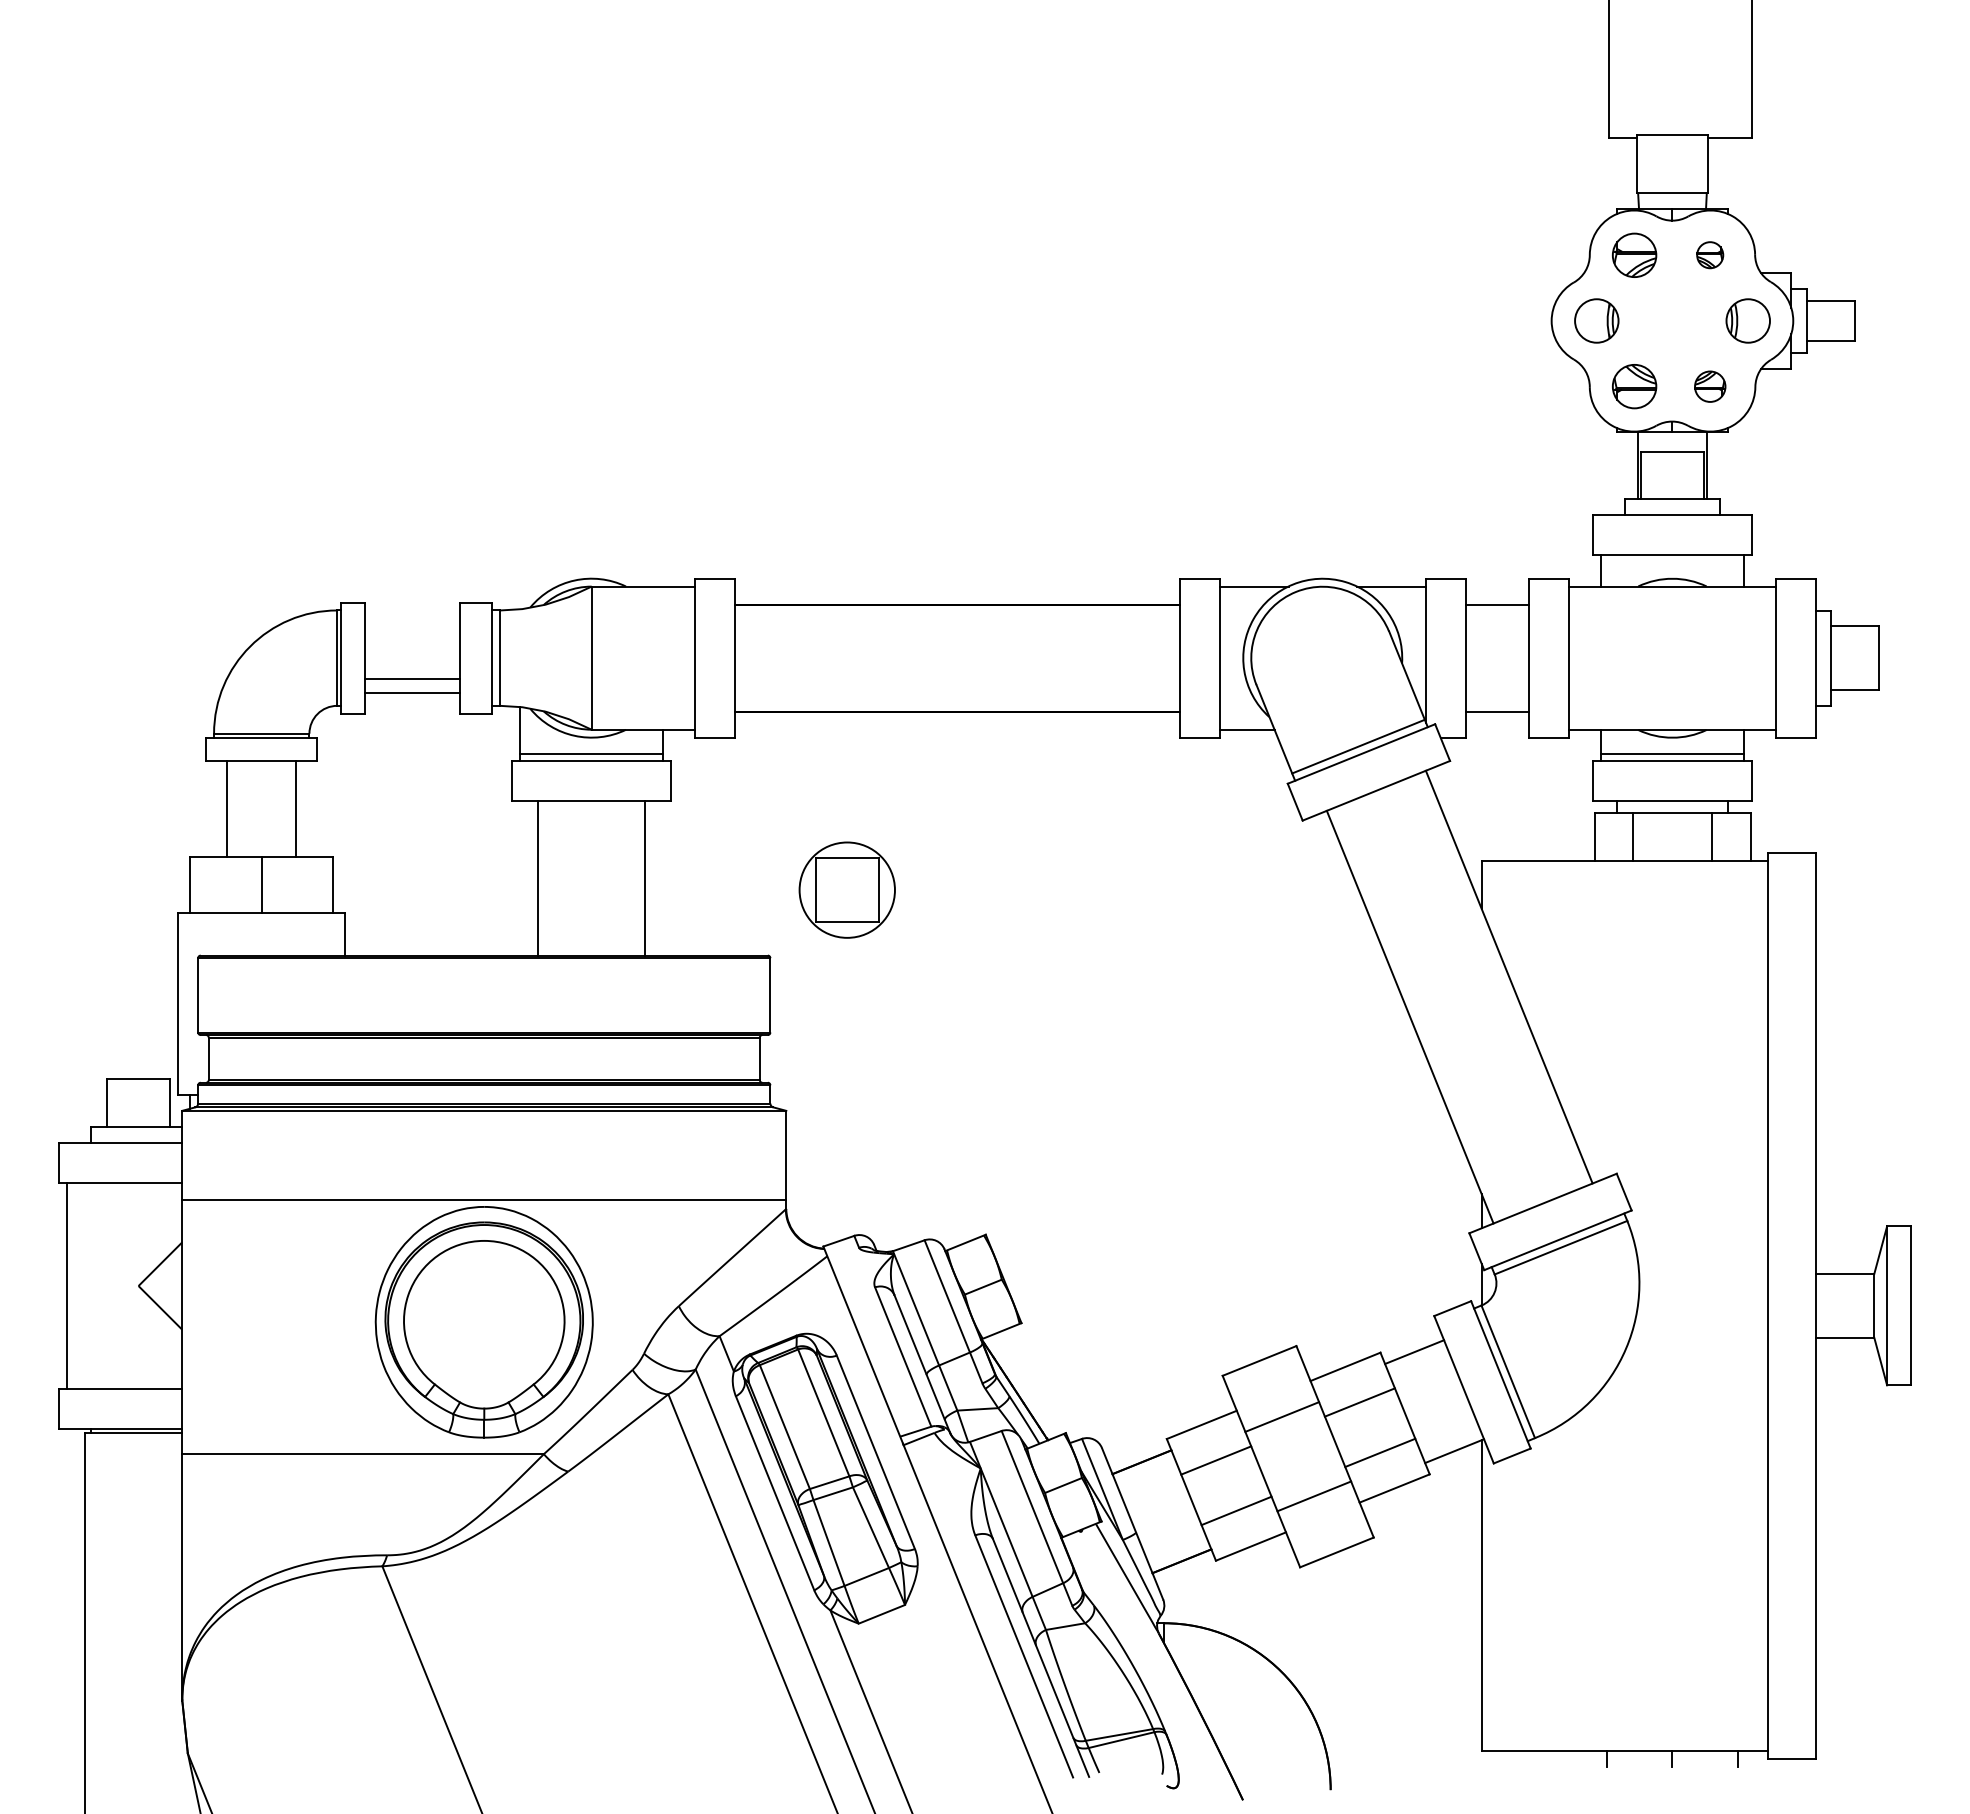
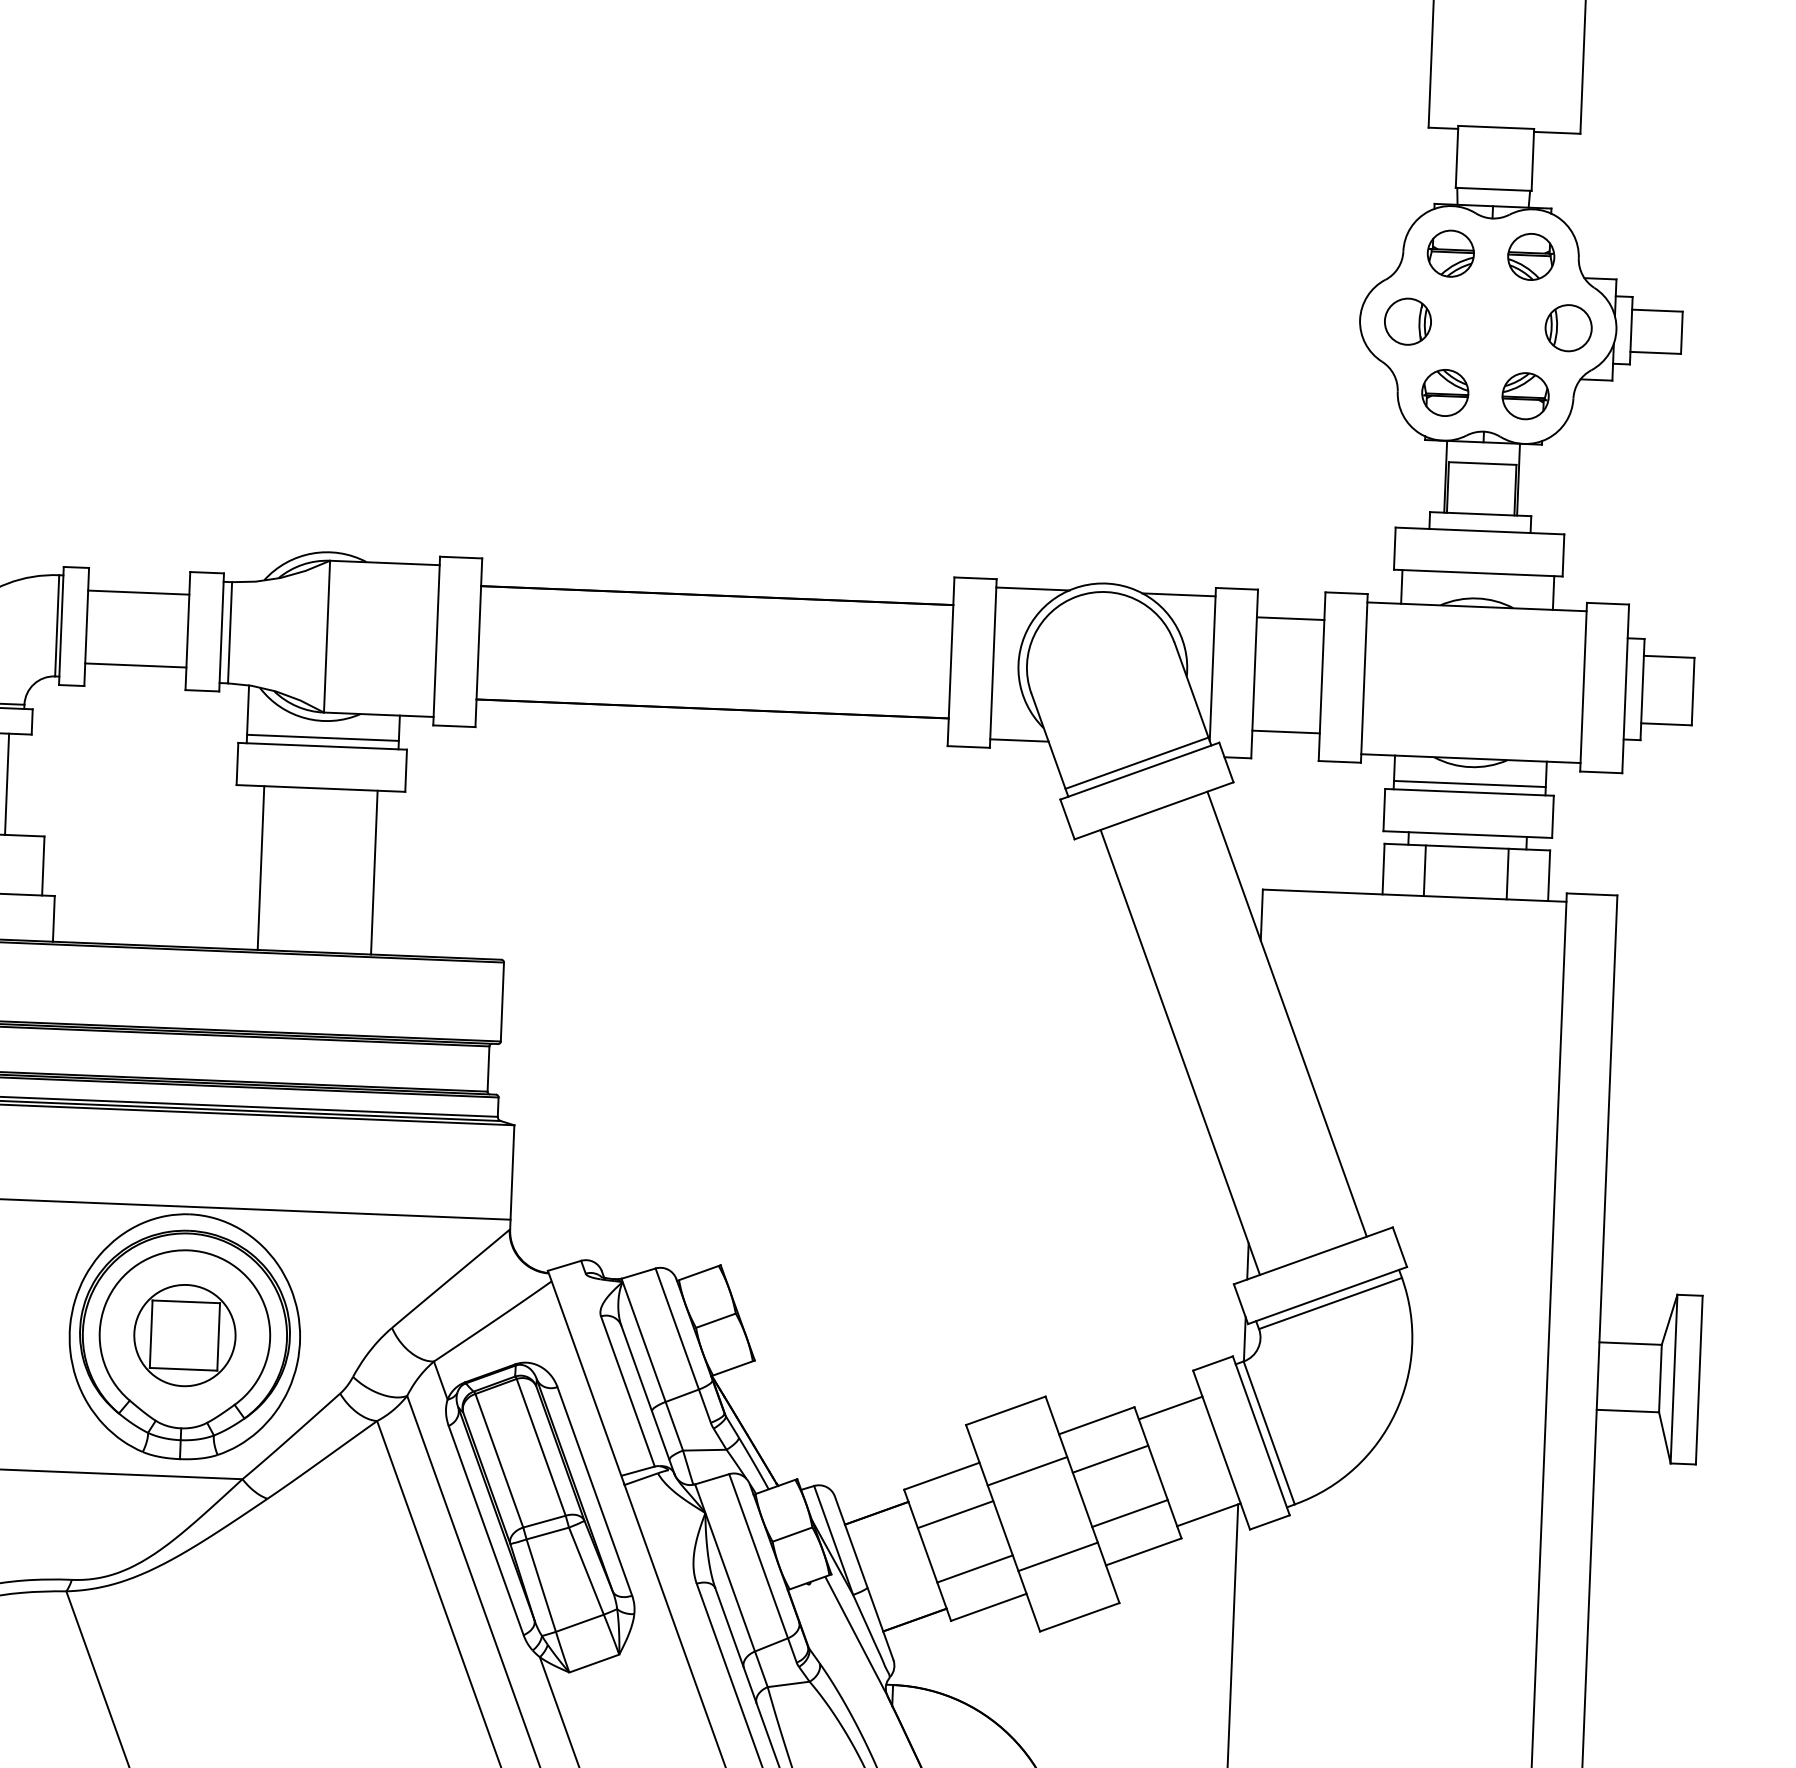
part: (1709, 254) -> (1530, 255), size x1.67
part: (1709, 386) -> (1524, 396), size x1.43
line: (412, 678) -> (138, 592), moved
part: (846, 889) -> (184, 1334), moved

